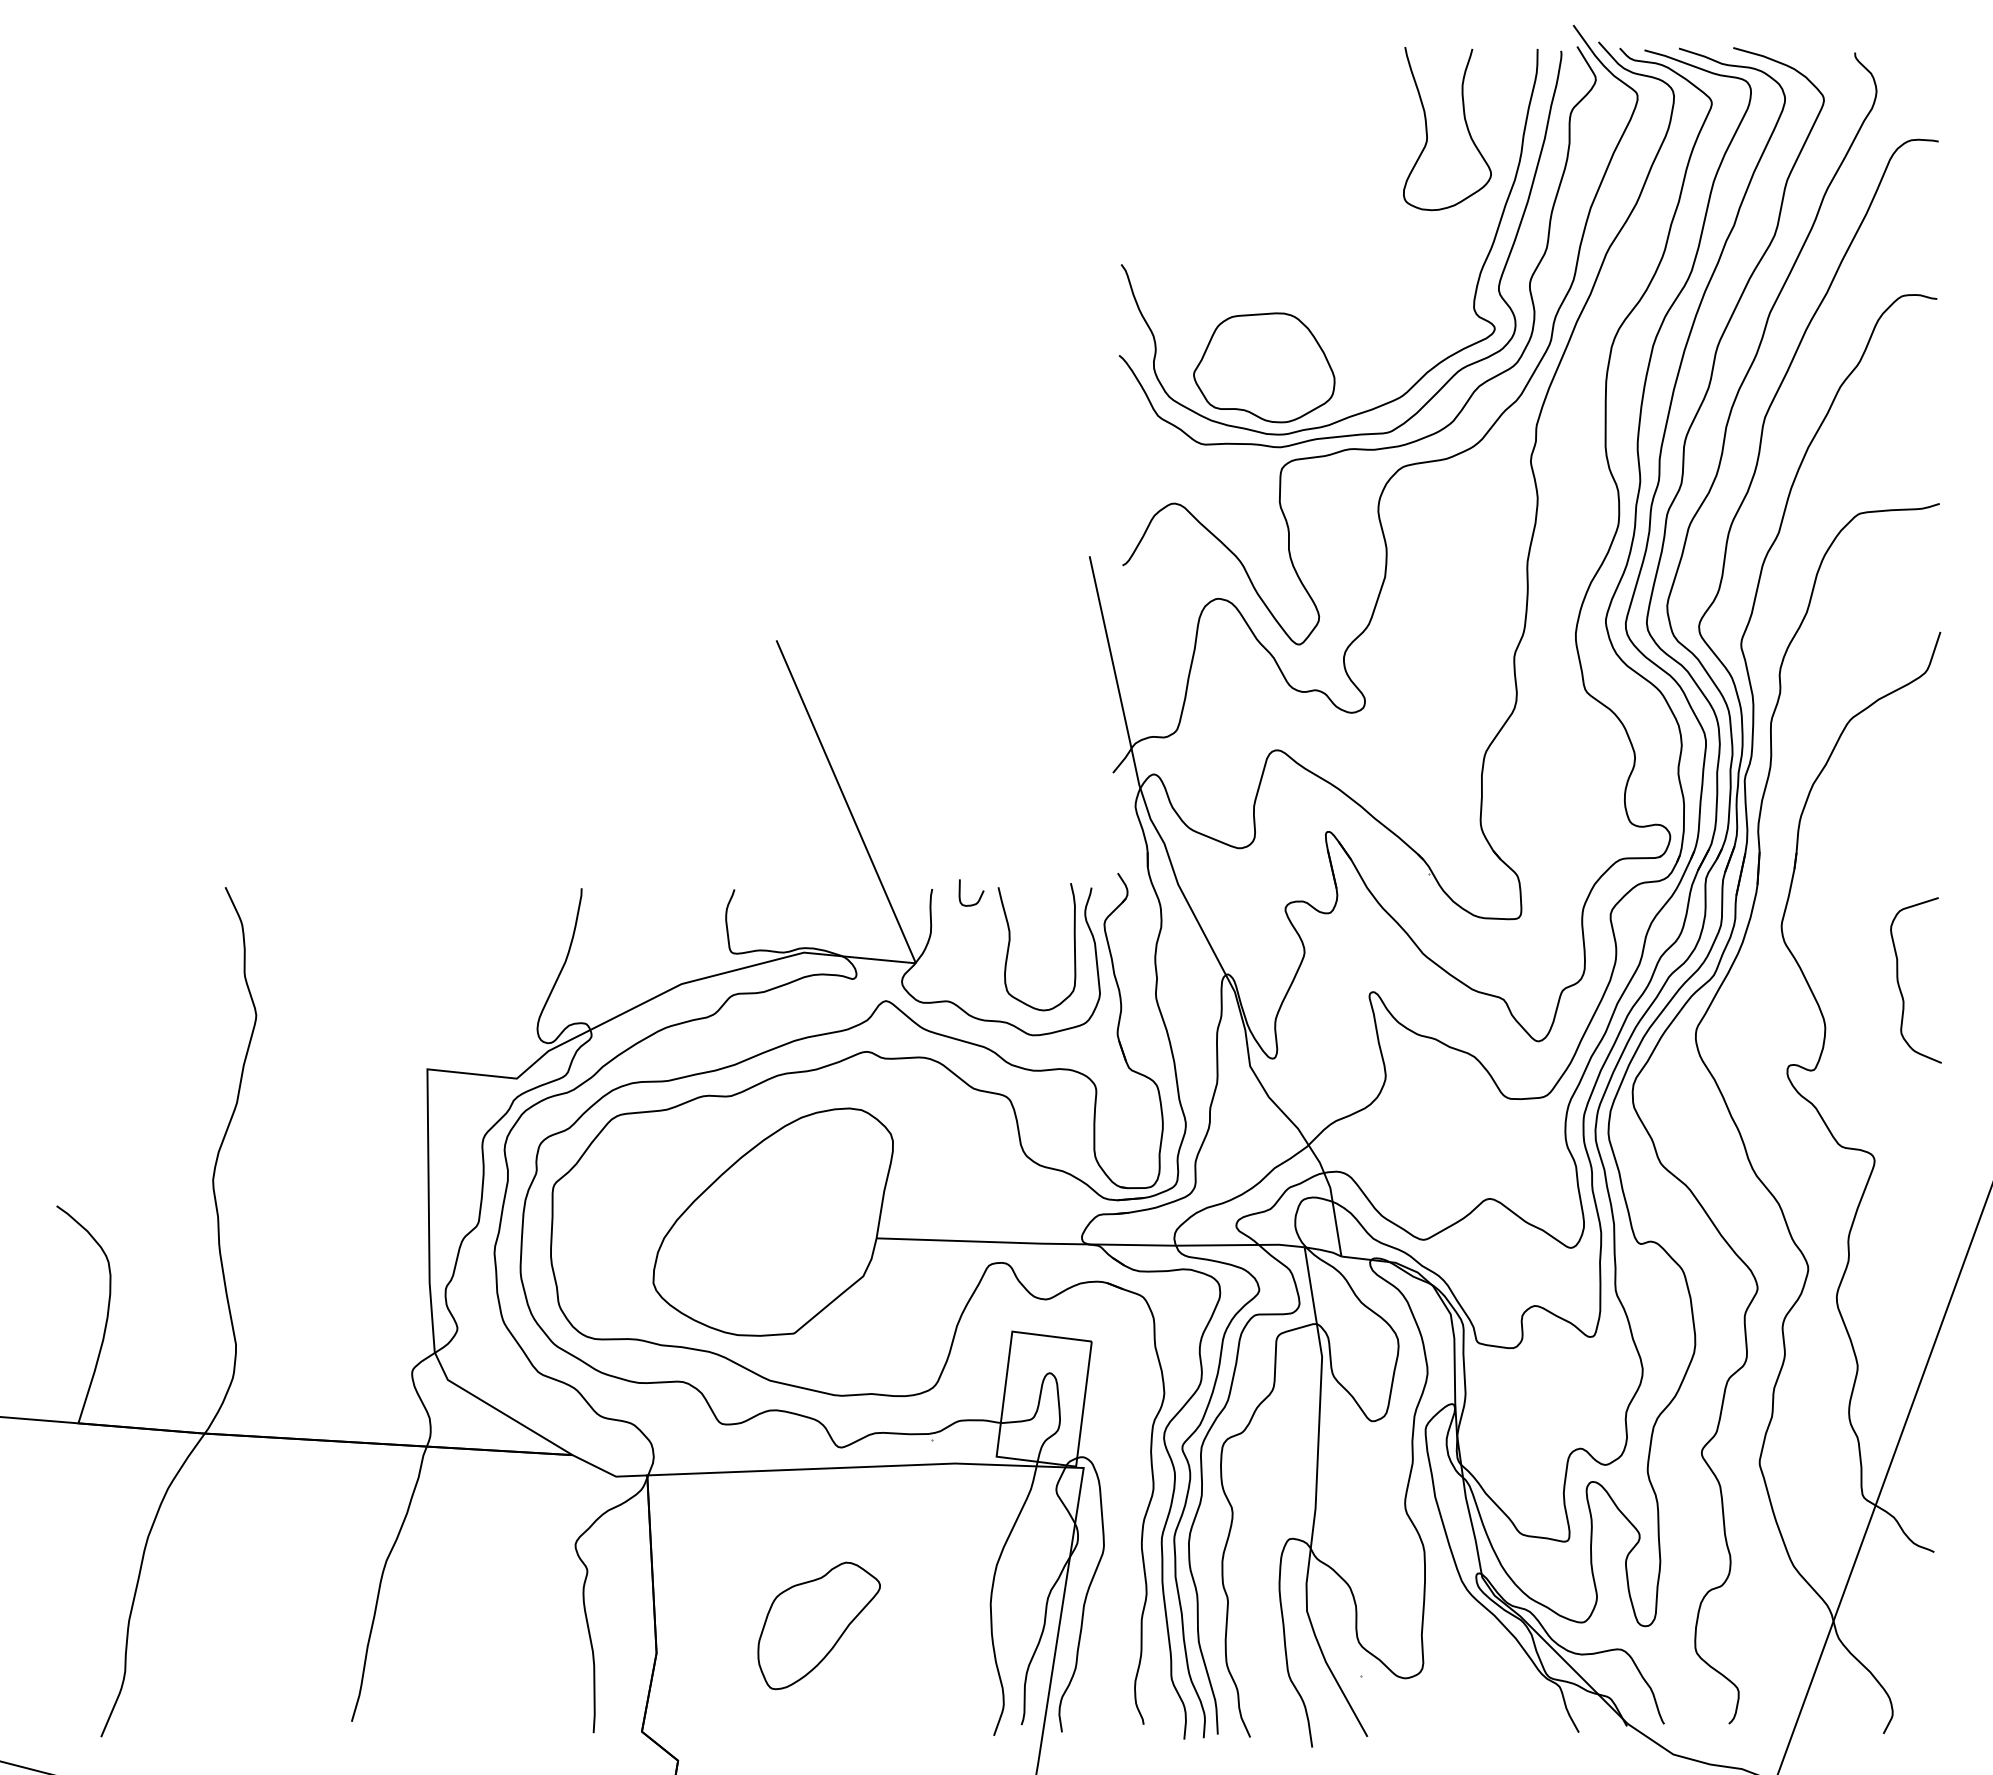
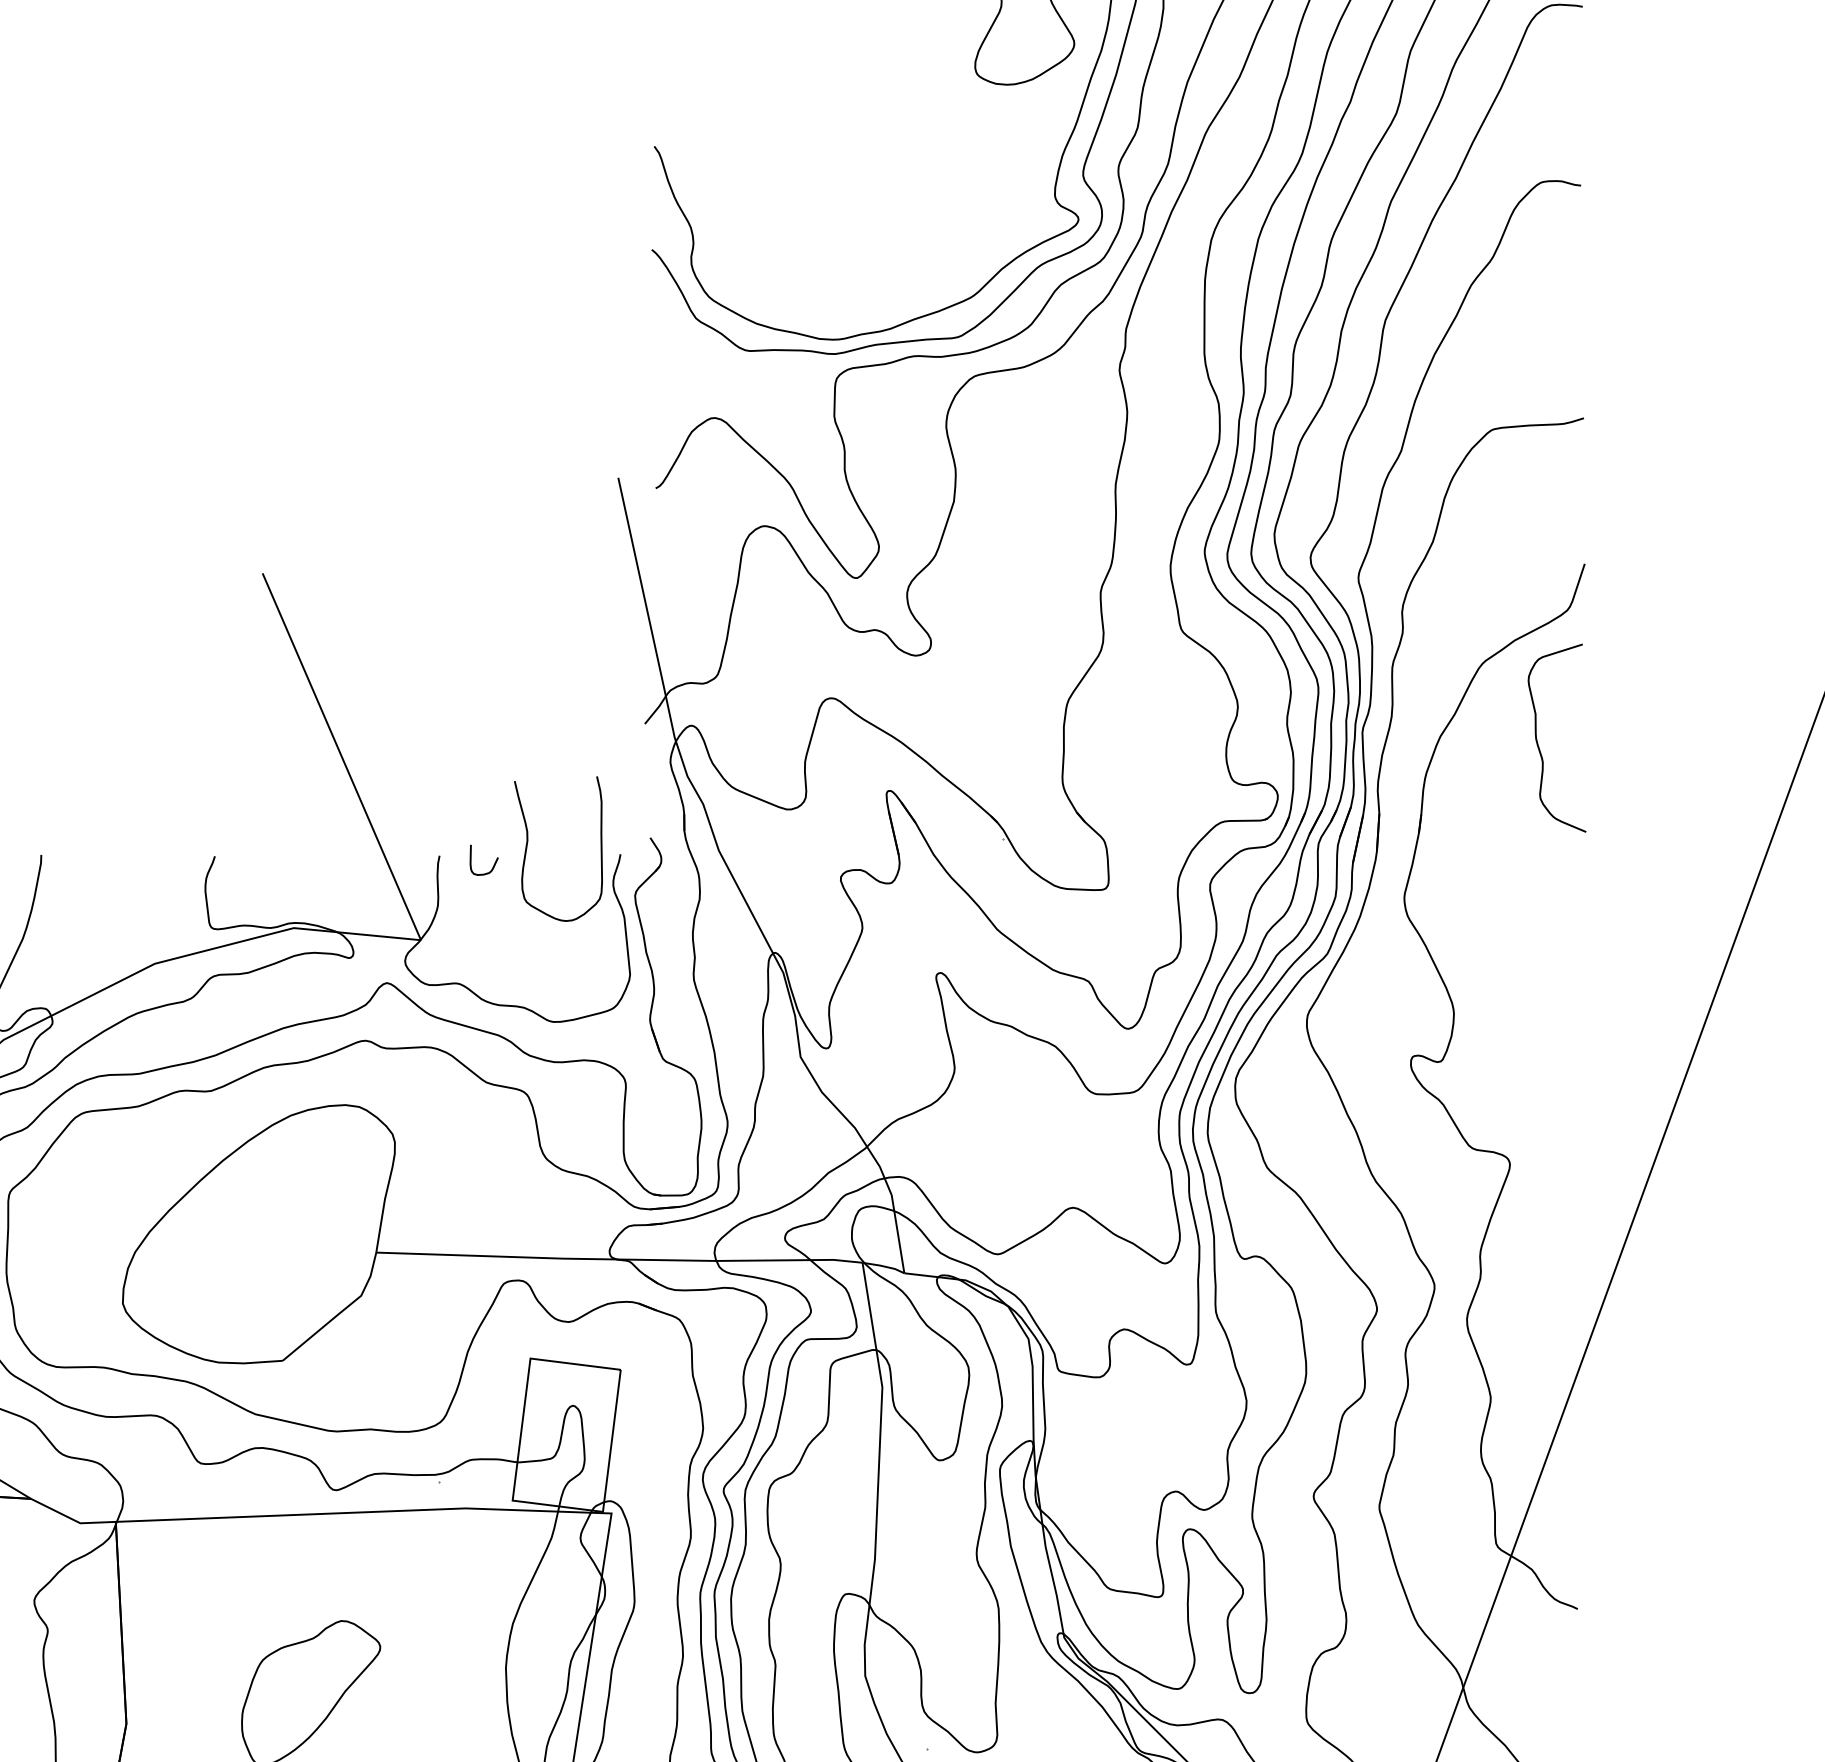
part: (1264, 367) -> (816, 263), removed
curve: (1010, 942) -> (528, 843), moved
curve: (1899, 983) -> (1538, 741), moved

